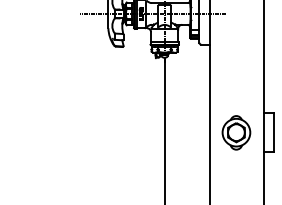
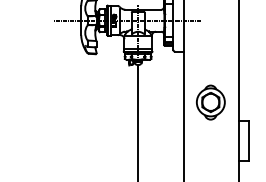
part: (236, 132) -> (210, 102), moved

